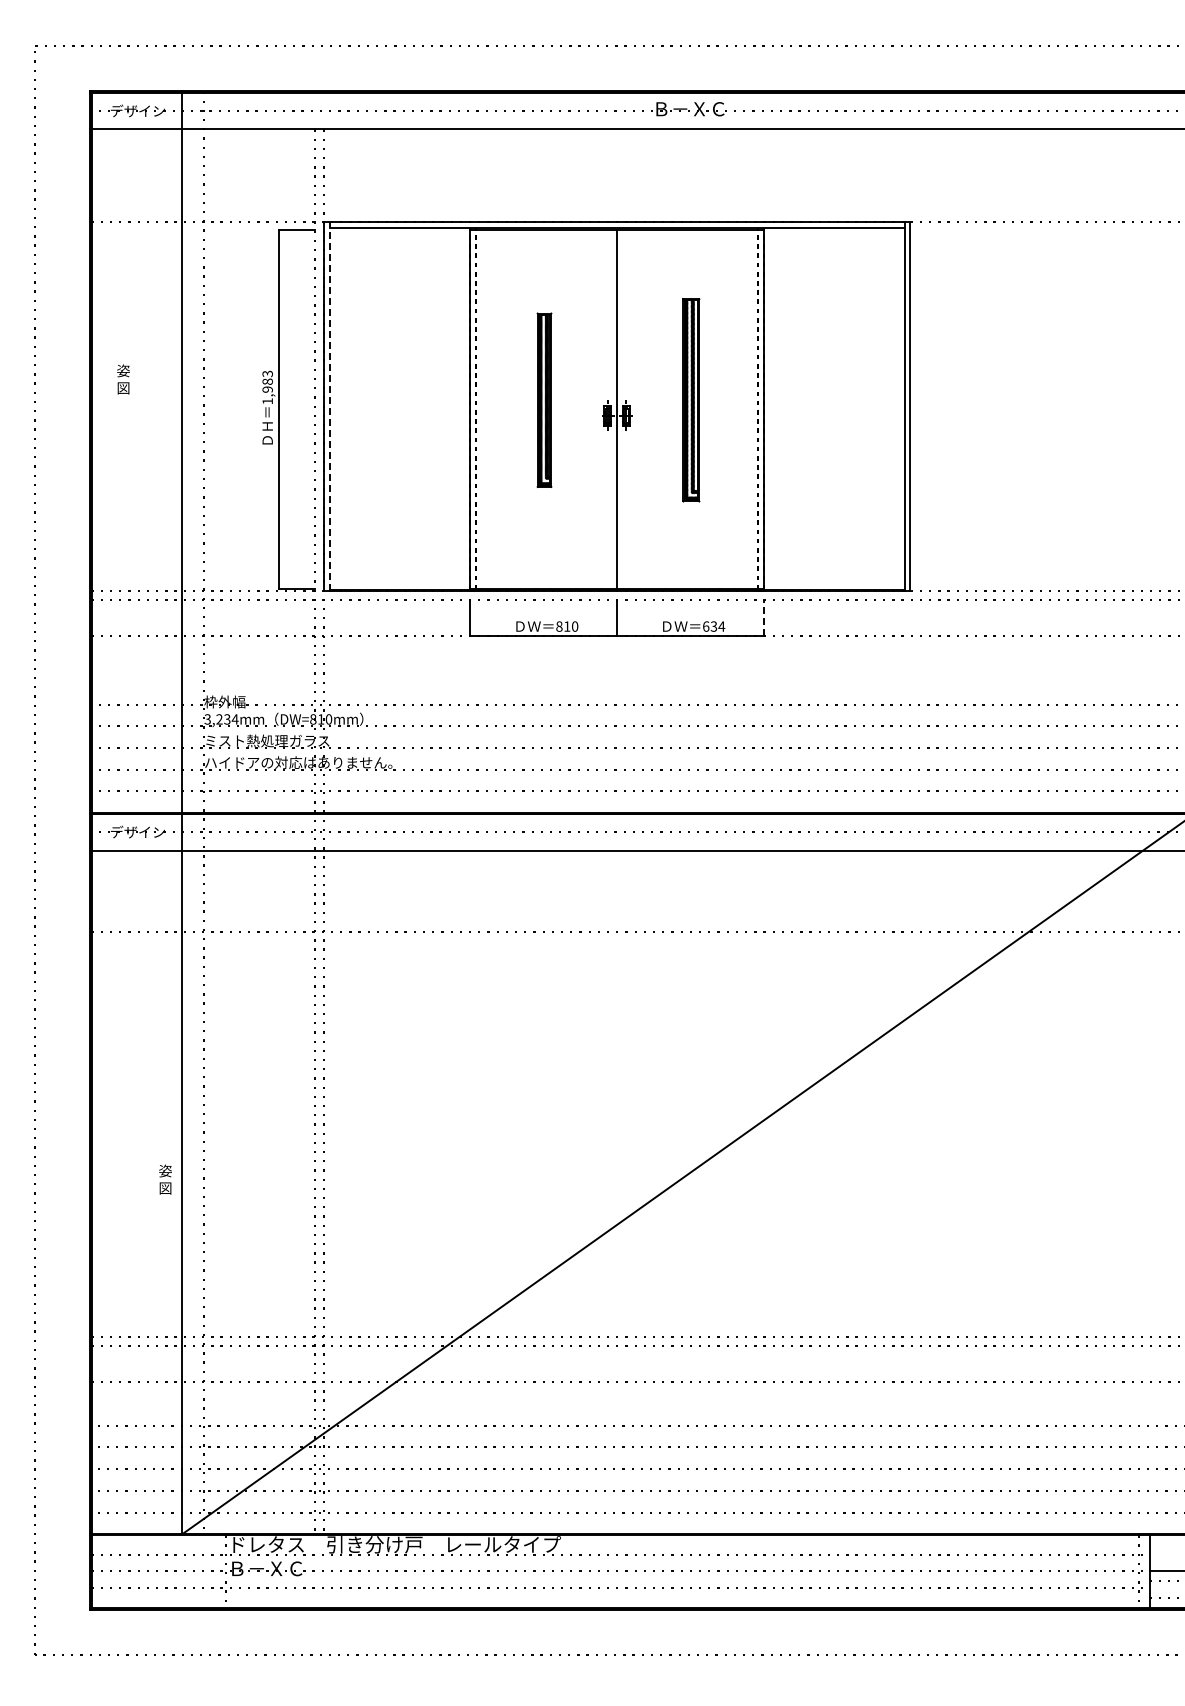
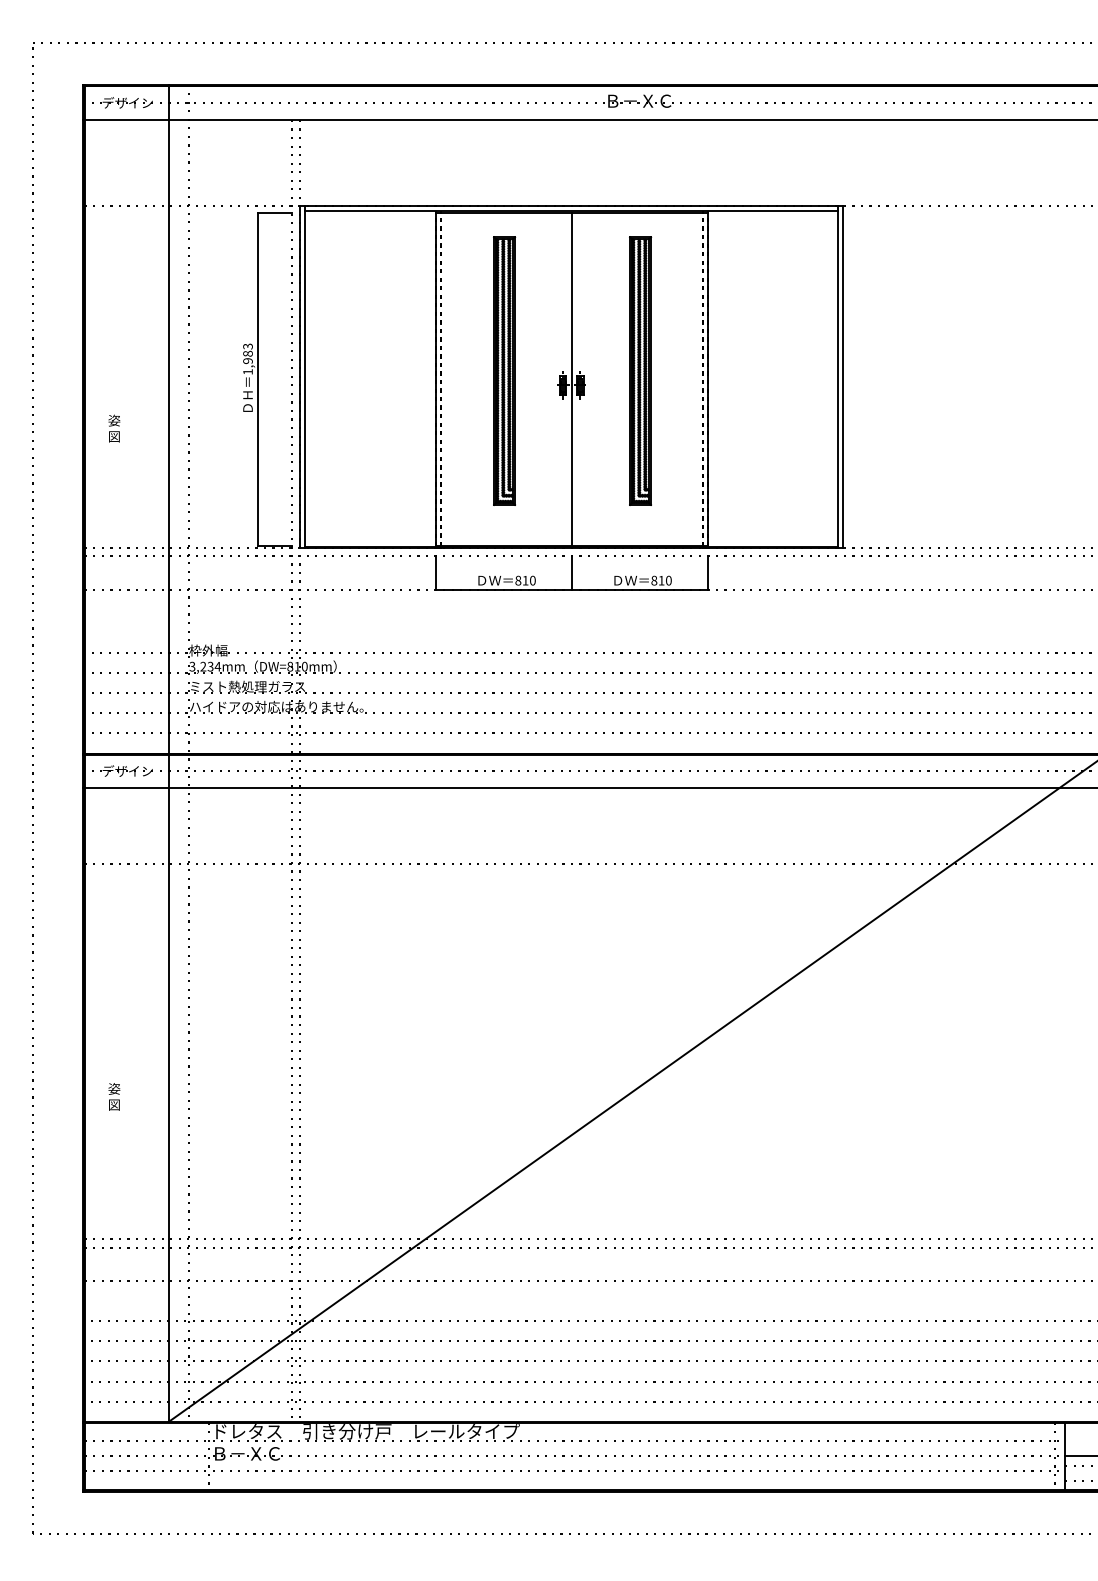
text: (123, 379) -> (114, 428), moved
part: (544, 399) -> (504, 370), size x1.67
part: (691, 399) -> (640, 370), size x1.43
line: (329, 406) -> (305, 376), dashed -> solid
line: (763, 617) -> (707, 572), dashed -> solid
text: (714, 626) -> (662, 580), 634 -> 810
text: (165, 1179) -> (114, 1096), moved

